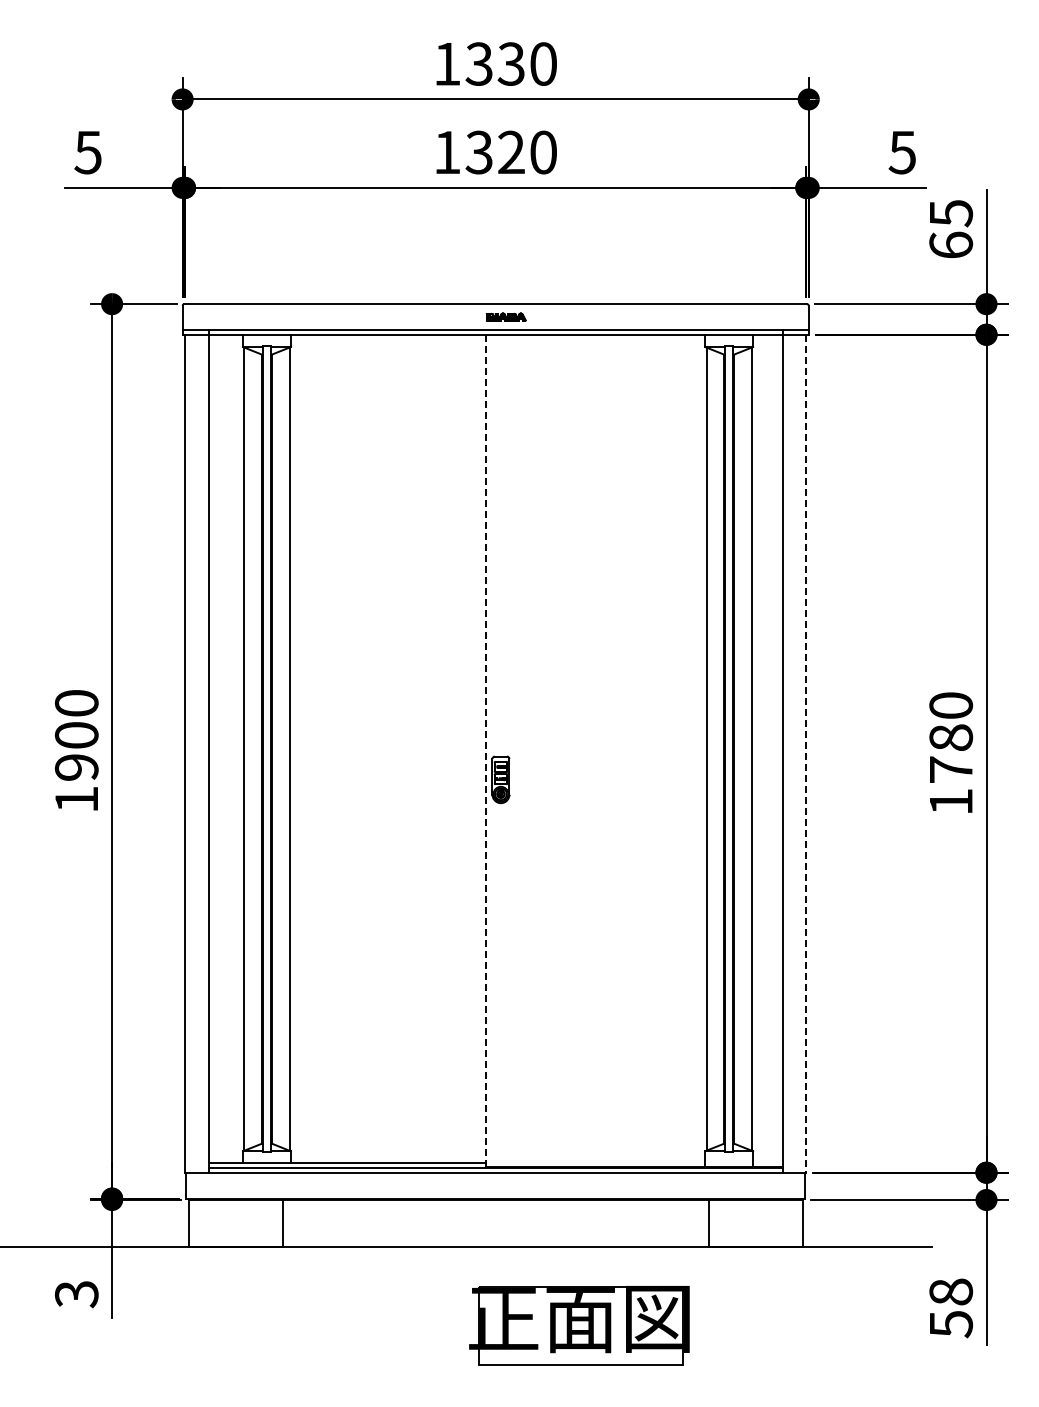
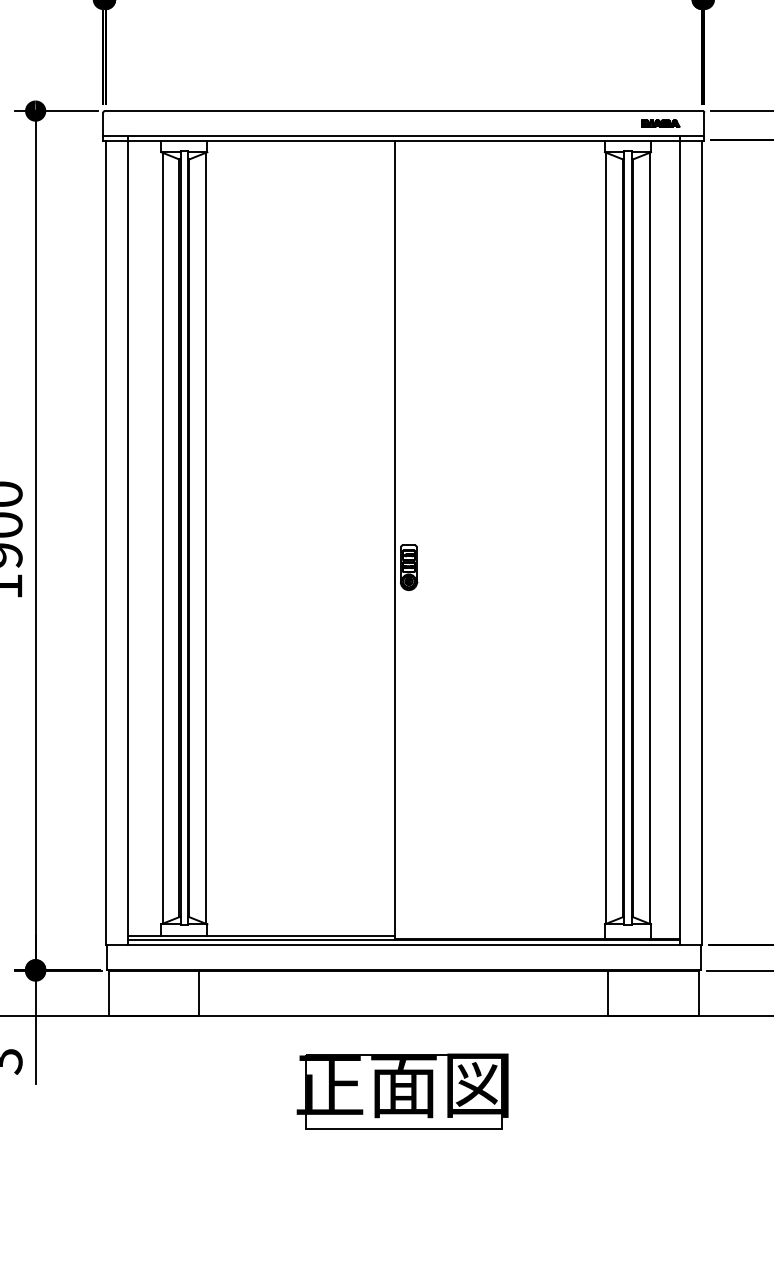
part: (505, 316) -> (660, 122), moved
line: (486, 750) -> (395, 539), dashed -> solid
line: (806, 753) -> (702, 542), dashed -> solid
part: (579, 1325) -> (402, 1091), moved

